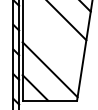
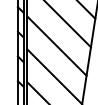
line: (52, 38) -> (57, 45), added

